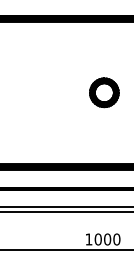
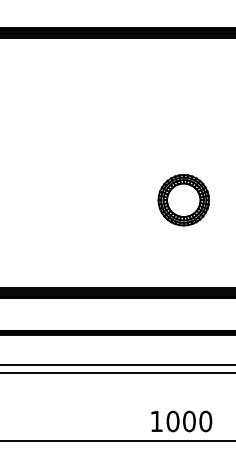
part: (104, 92) -> (183, 199), moved

